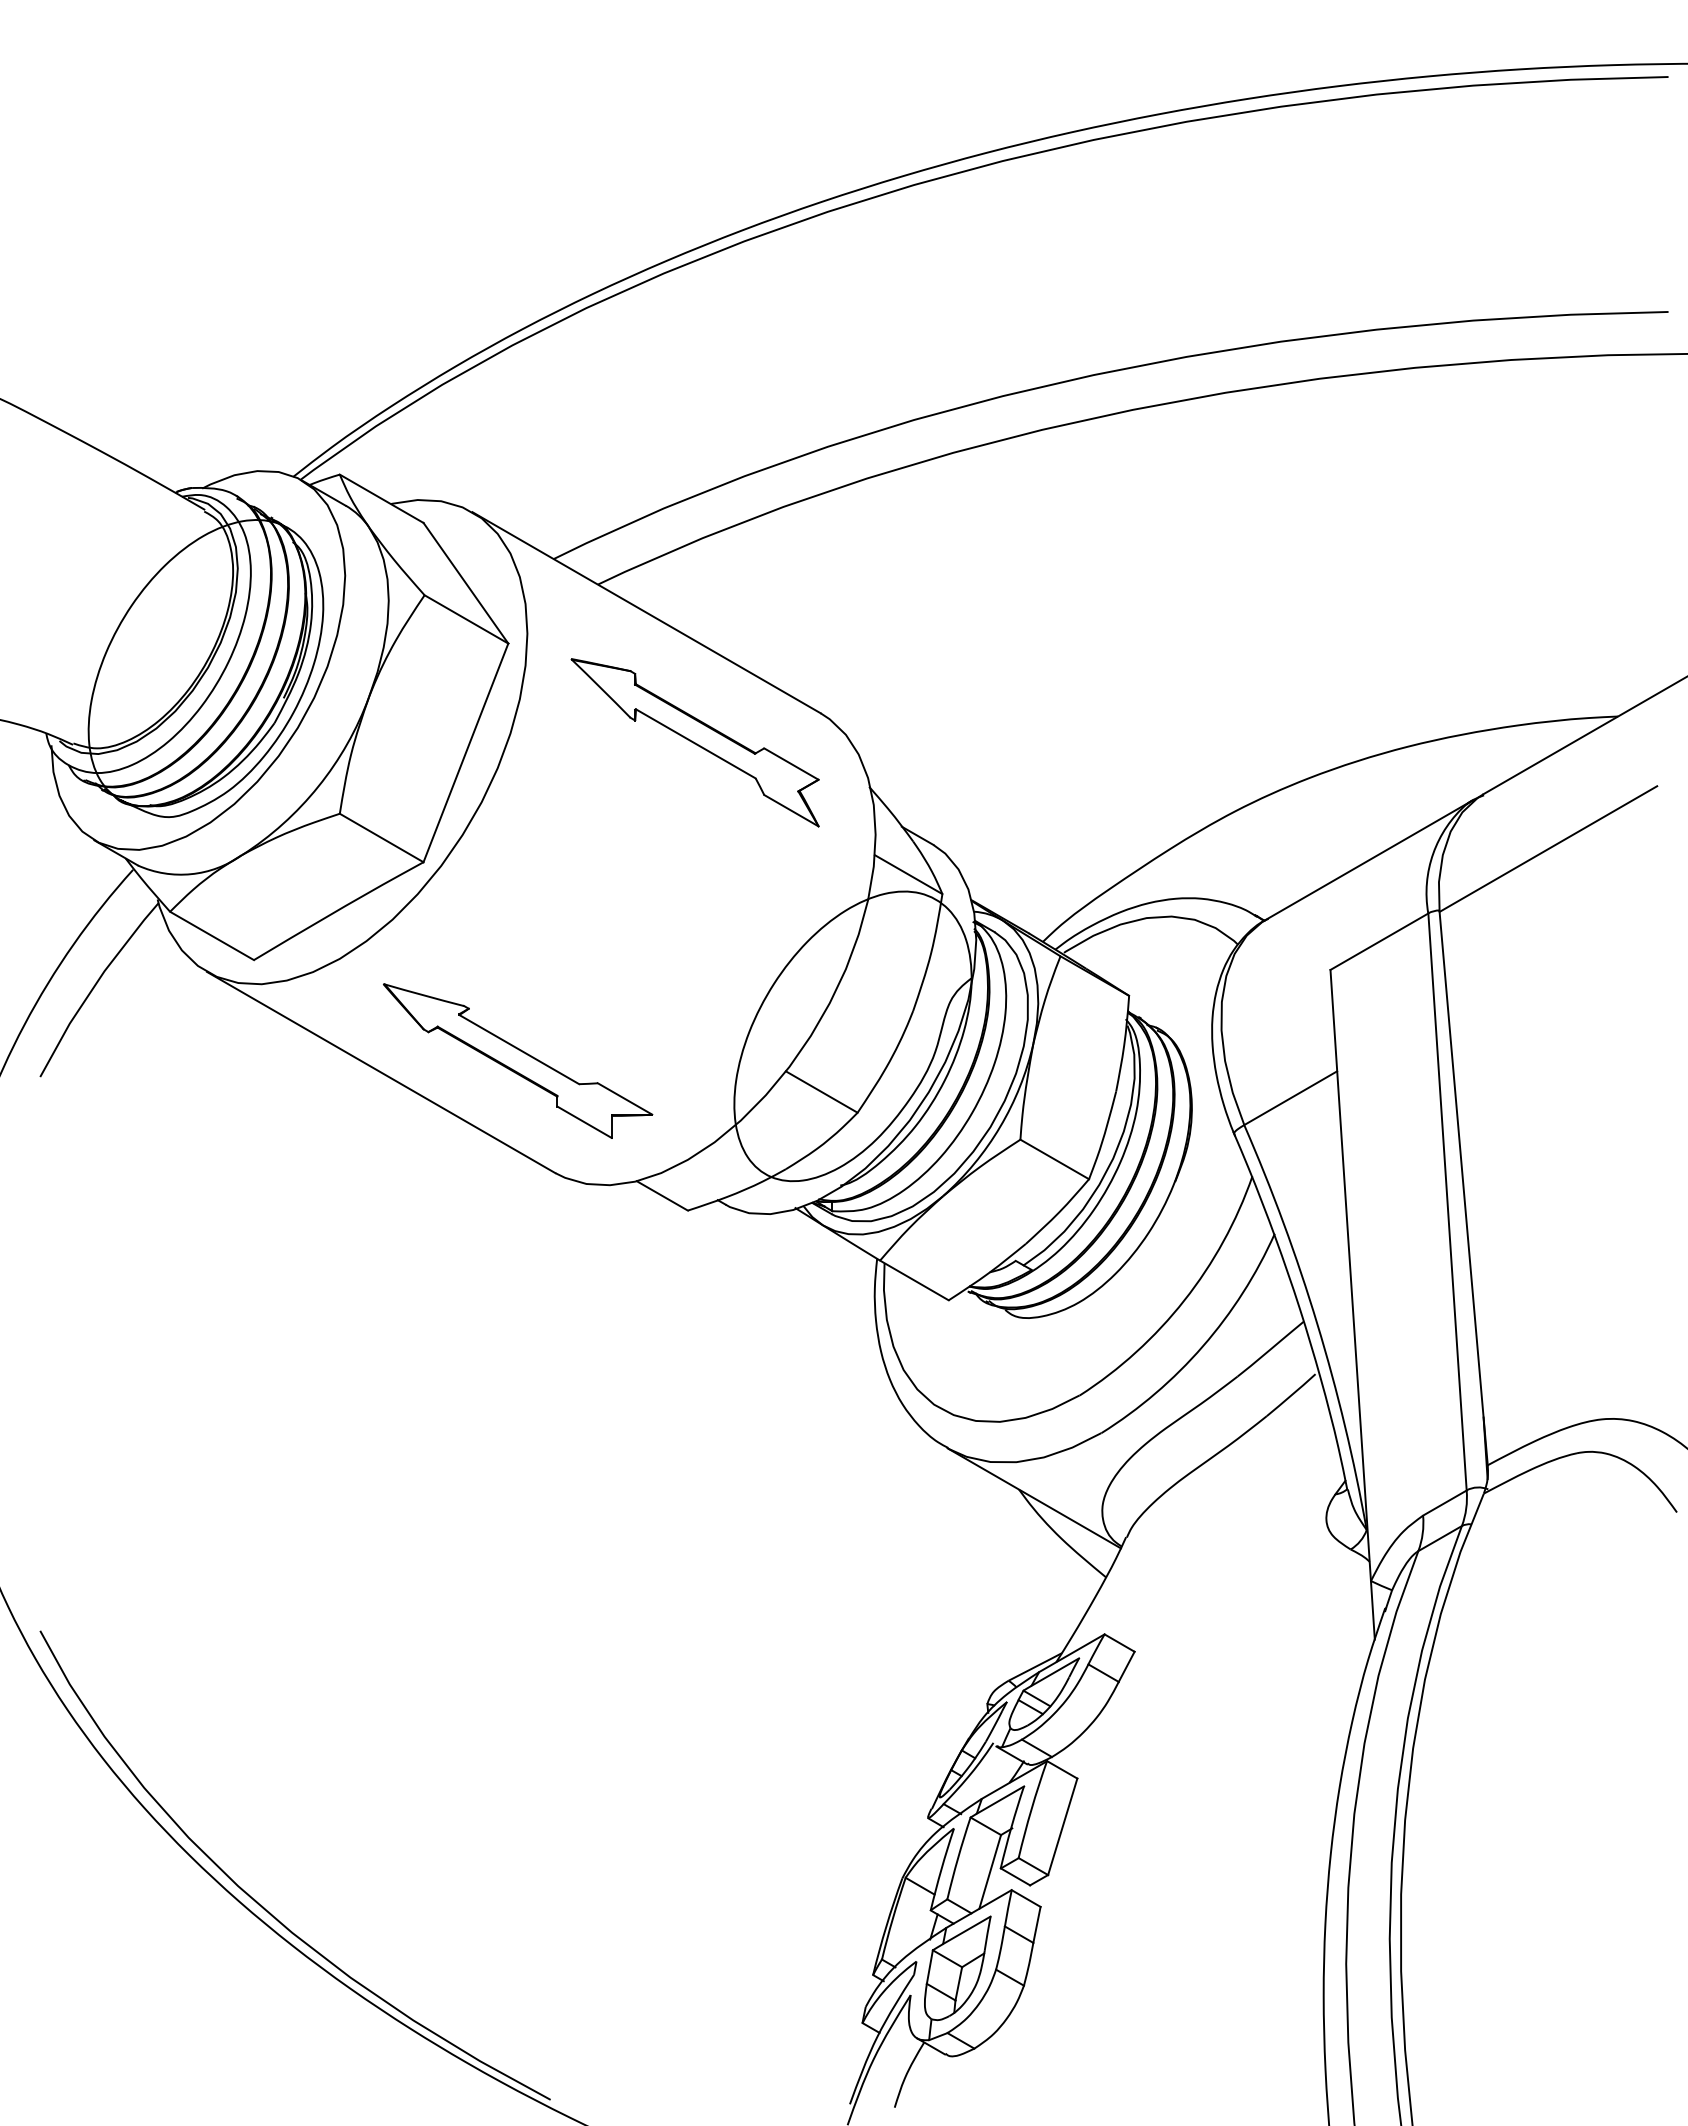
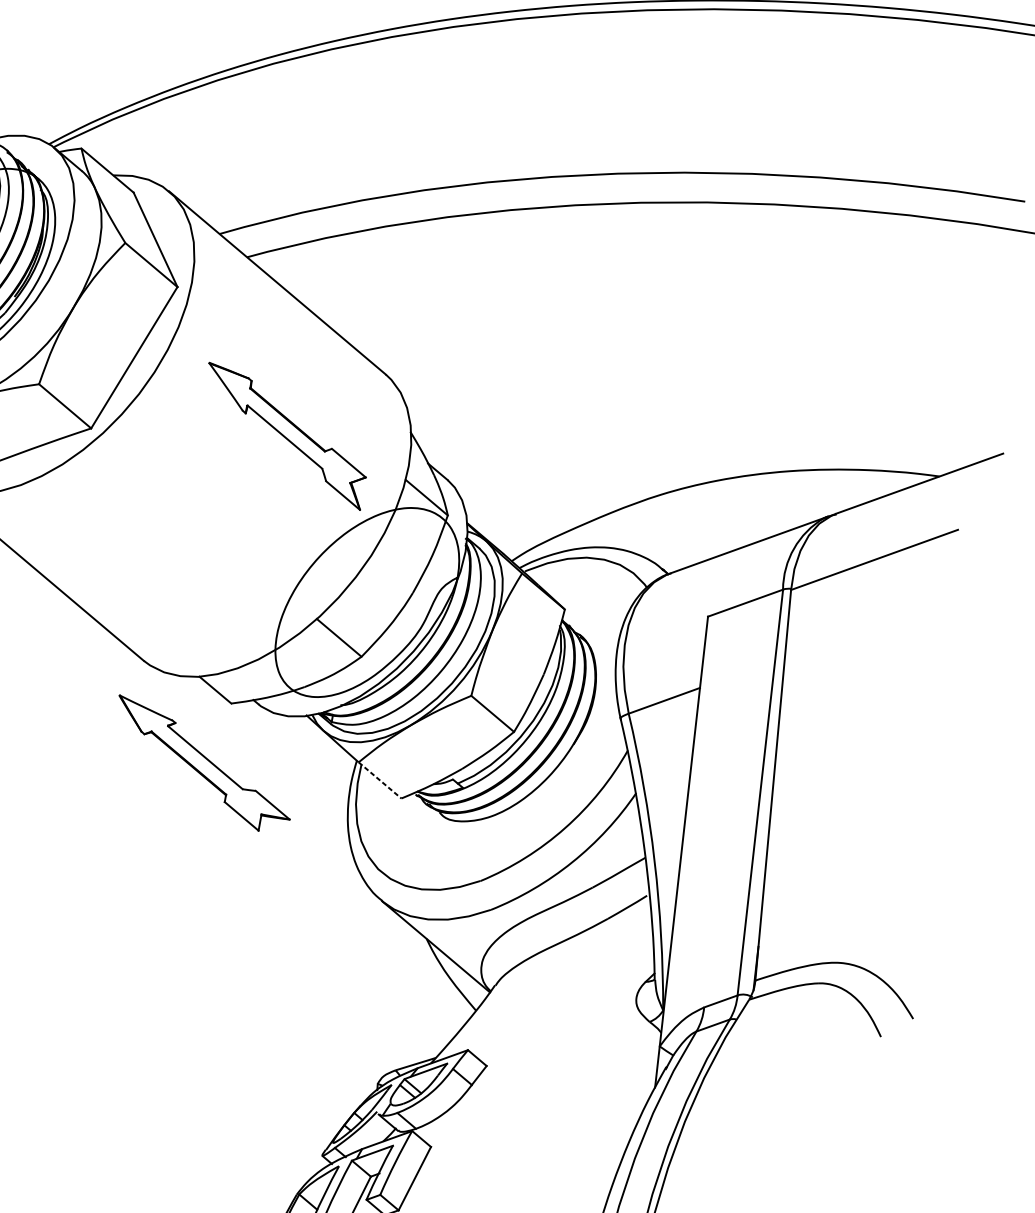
part: (694, 742) -> (284, 436), moved
part: (518, 1060) -> (203, 765), moved
line: (914, 1280) -> (380, 780), solid -> dashed

